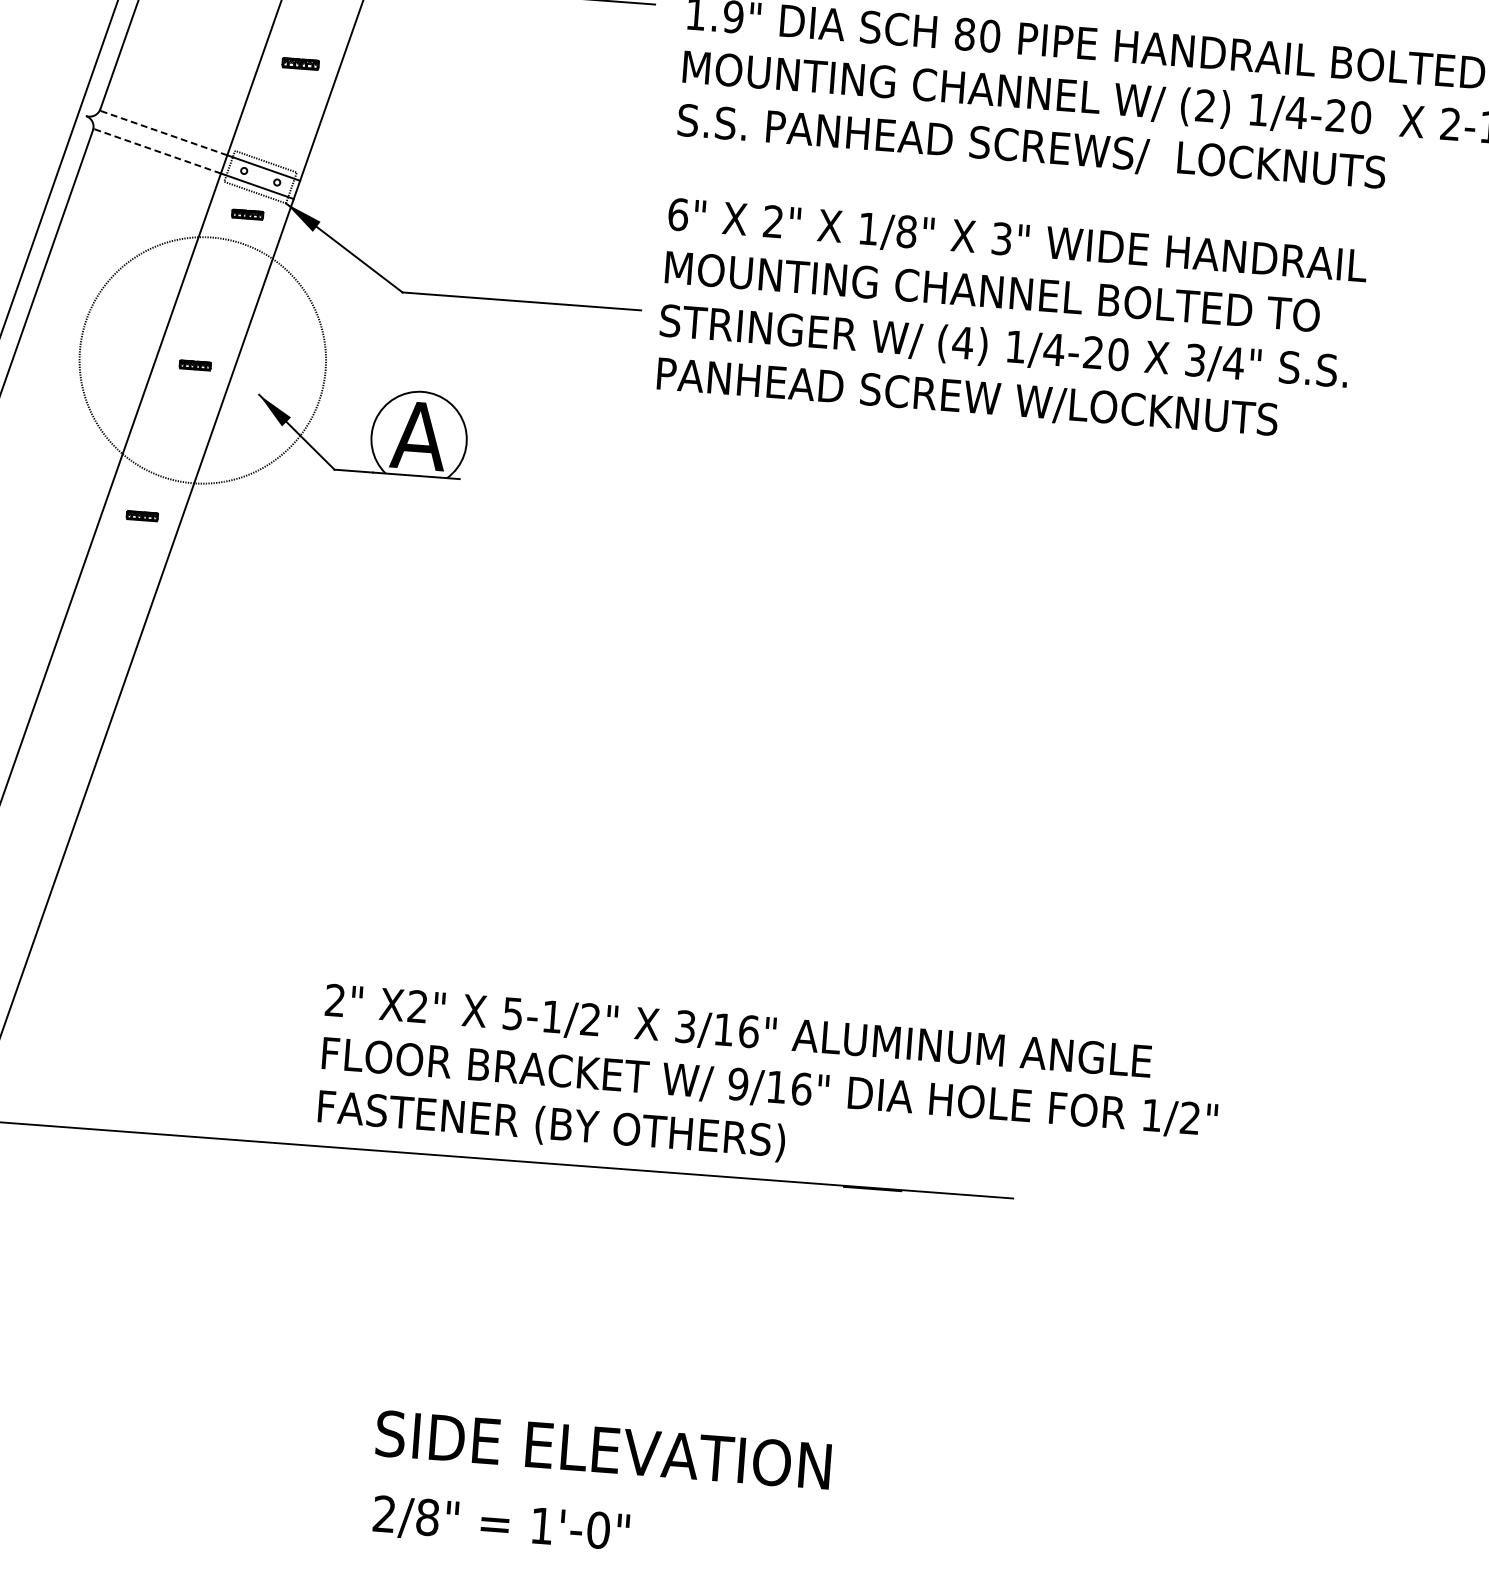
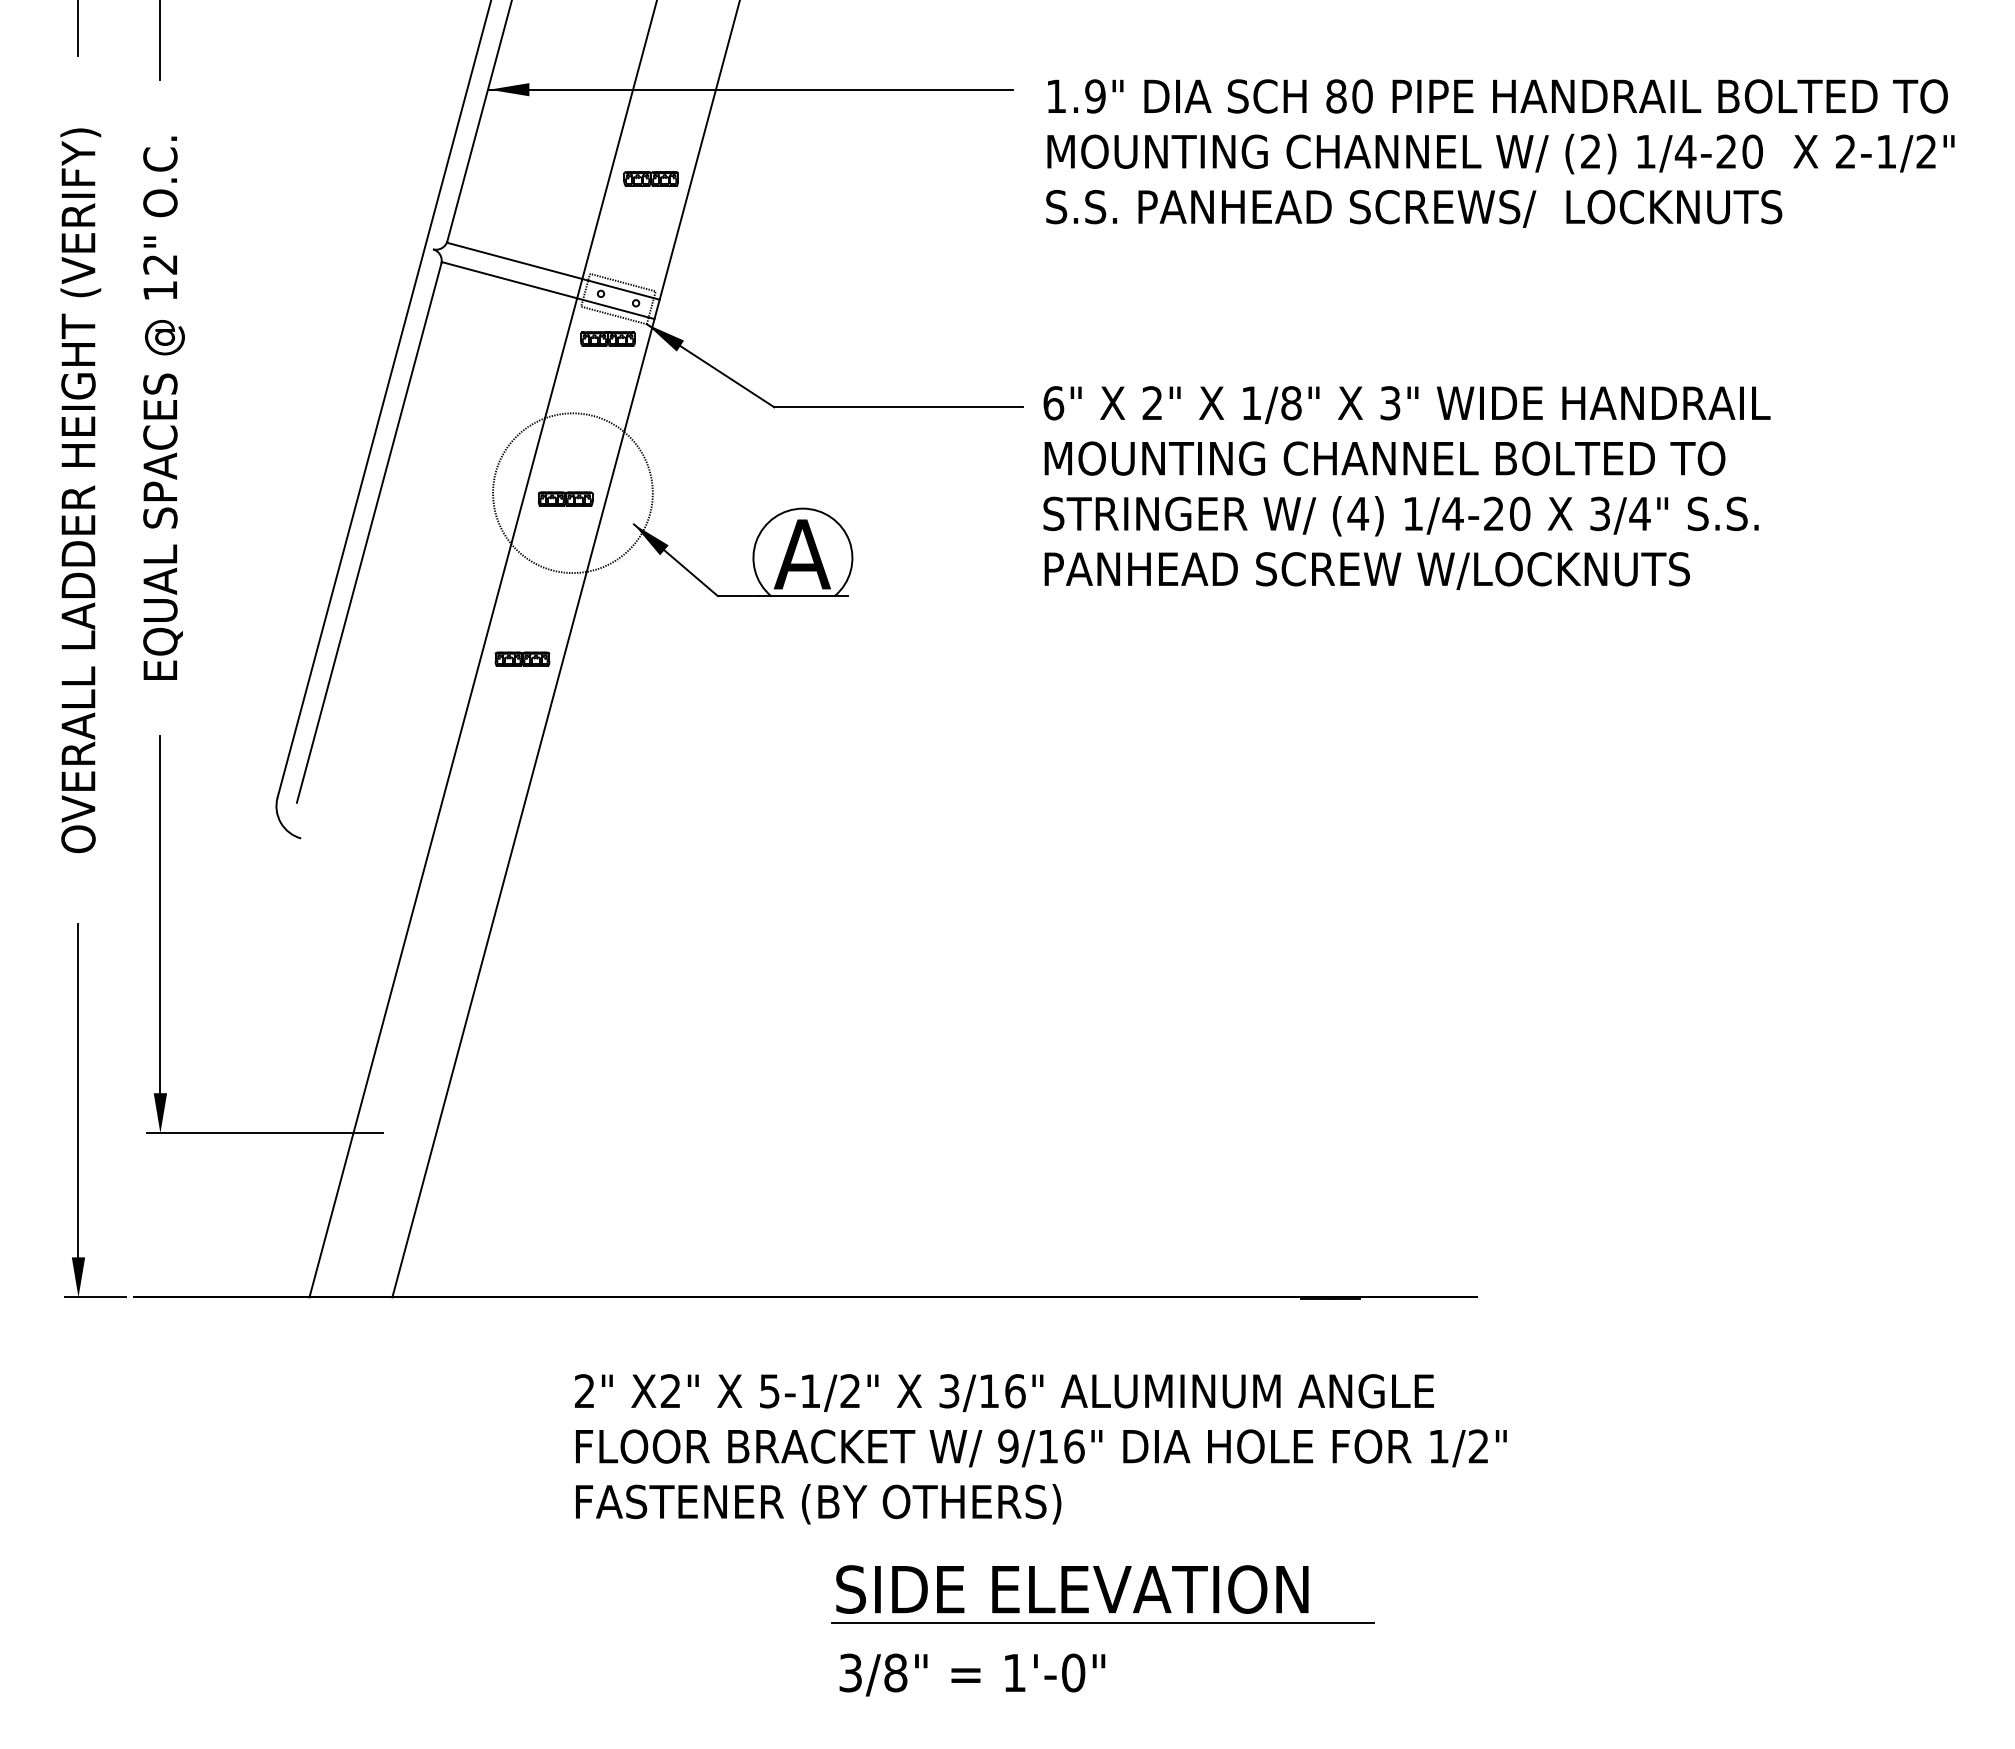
part: (300, 63) -> (650, 178), size x1.43
line: (163, 132) -> (514, 260), dashed -> solid
line: (157, 151) -> (509, 280), dashed -> solid
part: (247, 214) -> (607, 338), size x1.67
text: (1011, 321) -> (1406, 487), moved
circle: (202, 360) -> (572, 493), size x0.62
part: (195, 365) -> (565, 498), size x1.67
part: (142, 515) -> (522, 658), size x1.67
text: (768, 1089) -> (1040, 1449), moved
line: (631, 1483) -> (1103, 1622), added
text: (384, 1513) -> (850, 1672), 2/8" -> 3/8"

